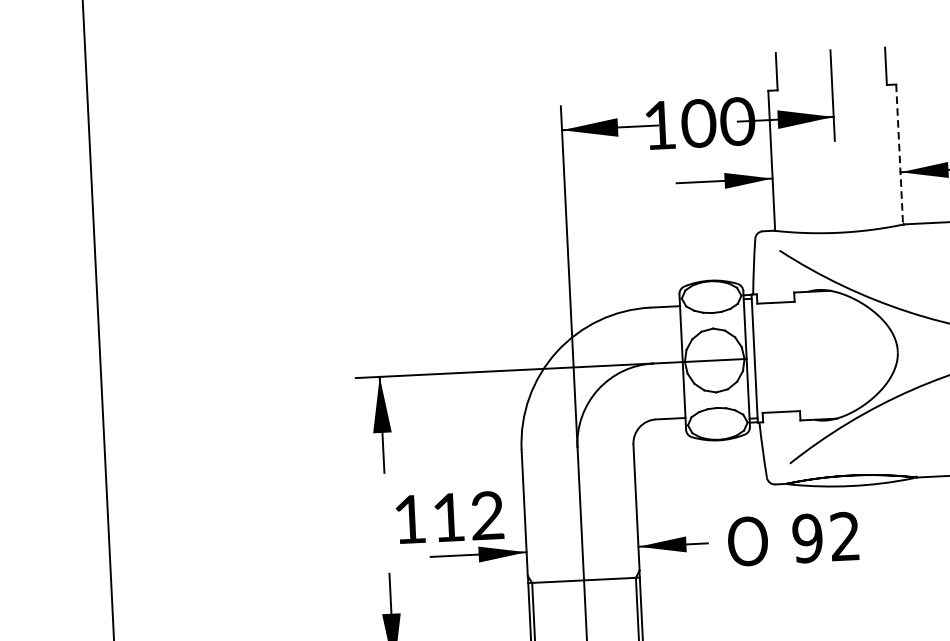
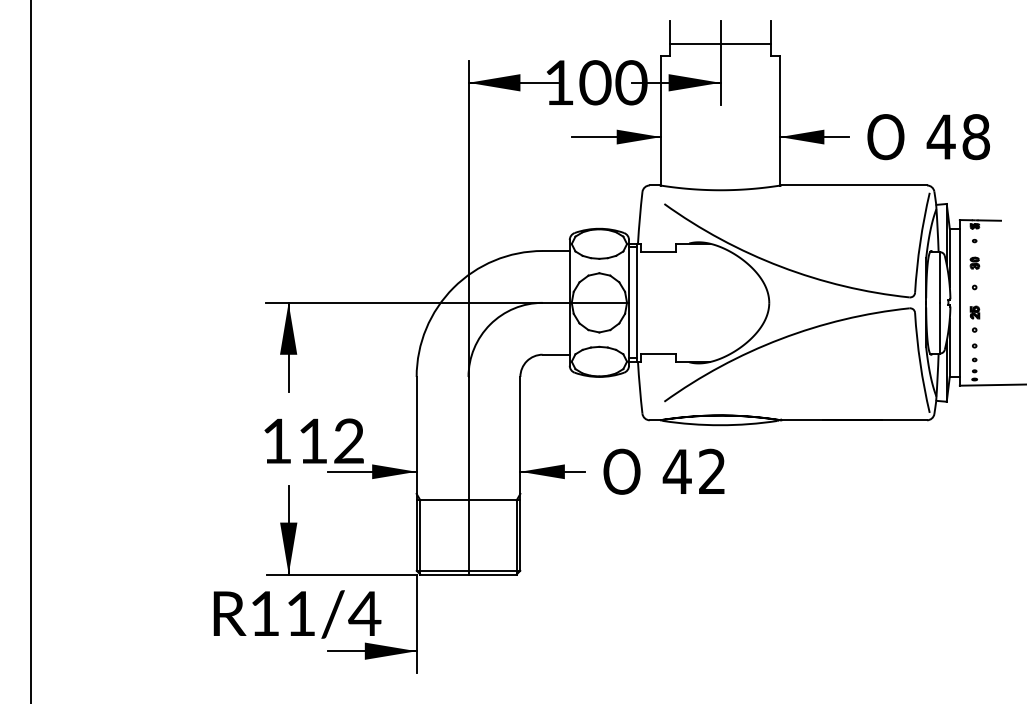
line: (831, 75) -> (720, 44), added
line: (899, 154) -> (779, 120), dashed -> solid
text: (449, 516) -> (313, 440), moved
text: (806, 538) -> (676, 471), 92 -> 42

